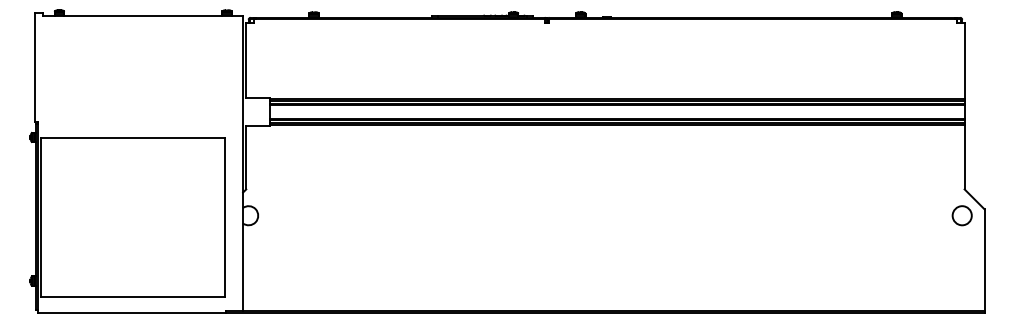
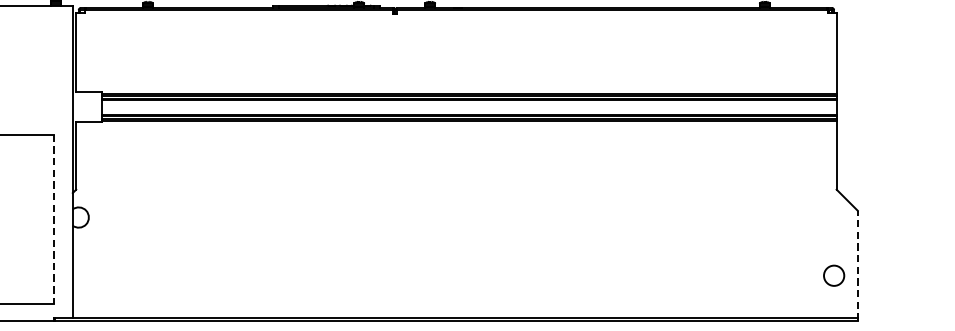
circle: (961, 215) -> (833, 275), moved
line: (225, 217) -> (54, 219), solid -> dashed
line: (984, 261) -> (857, 265), solid -> dashed

